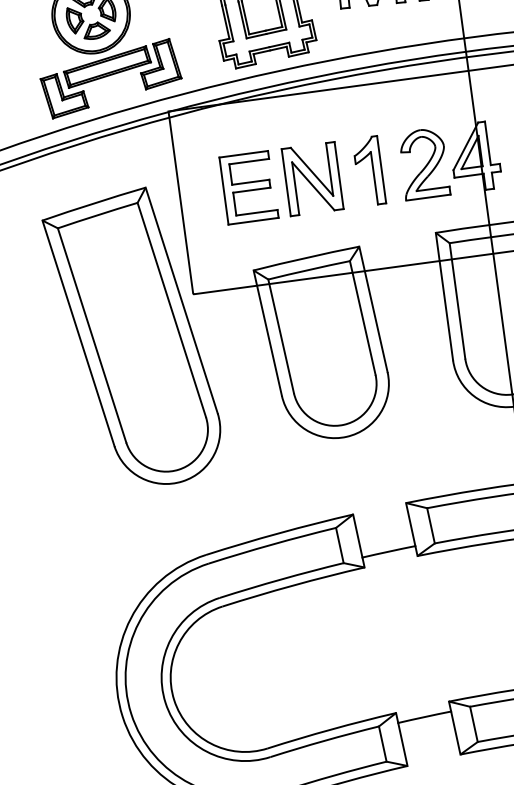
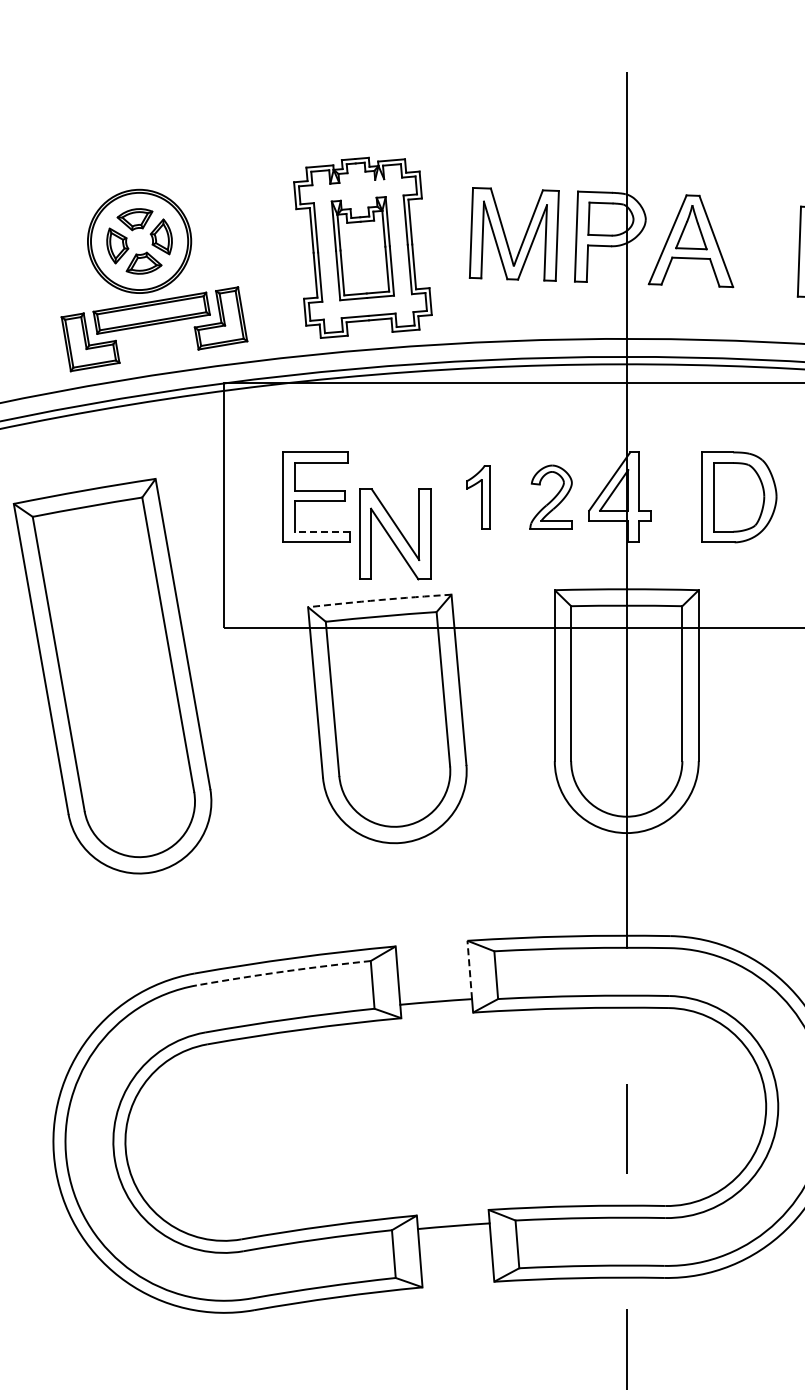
part: (423, 163) -> (550, 496), size x0.7
part: (369, 170) -> (478, 496), size x0.7
part: (312, 179) -> (395, 534), moved
line: (256, 212) -> (322, 531), solid -> dashed
arc: (306, 258) -> (379, 600), solid -> dashed
part: (133, 339) -> (112, 676), moved
line: (410, 524) -> (469, 969), solid -> dashed
arc: (272, 544) -> (283, 971), solid -> dashed

